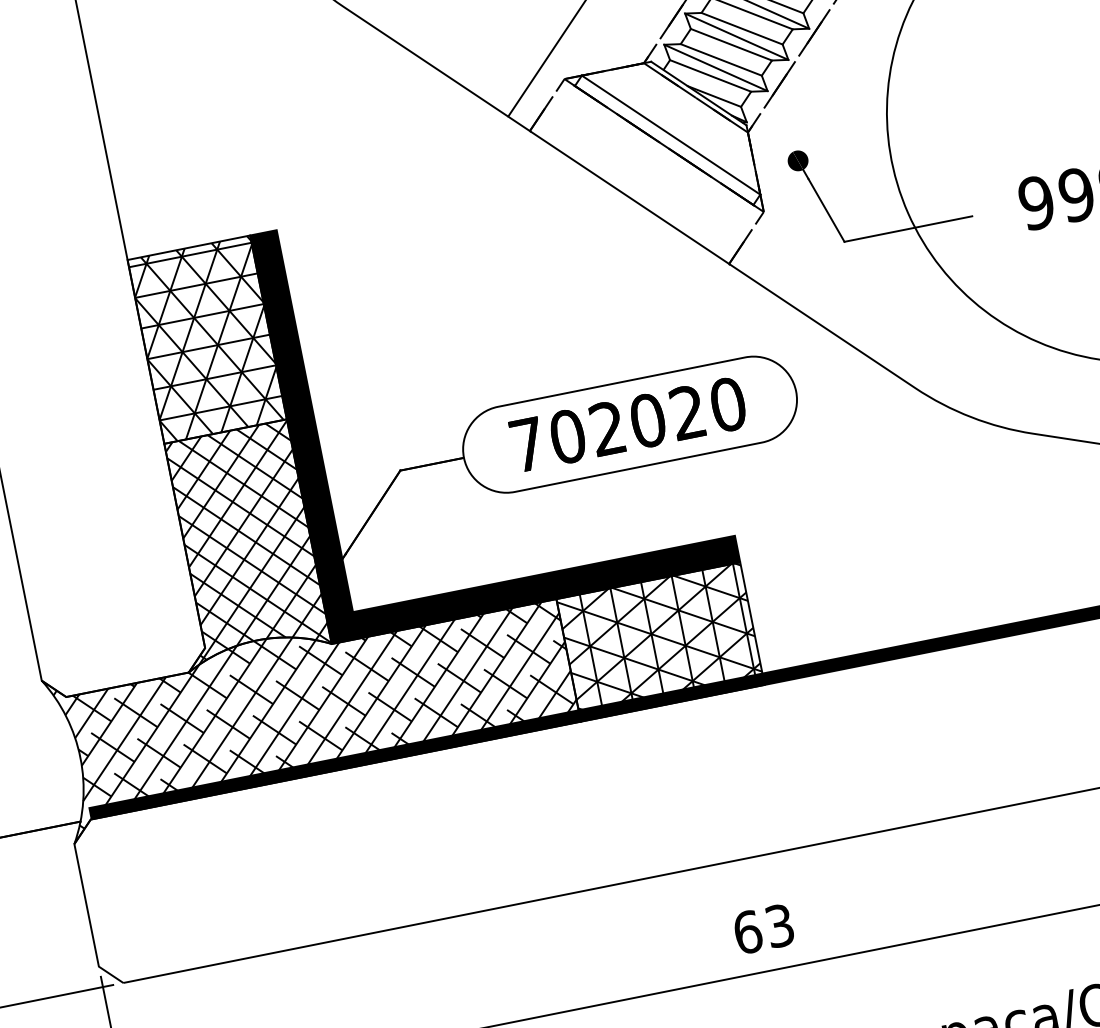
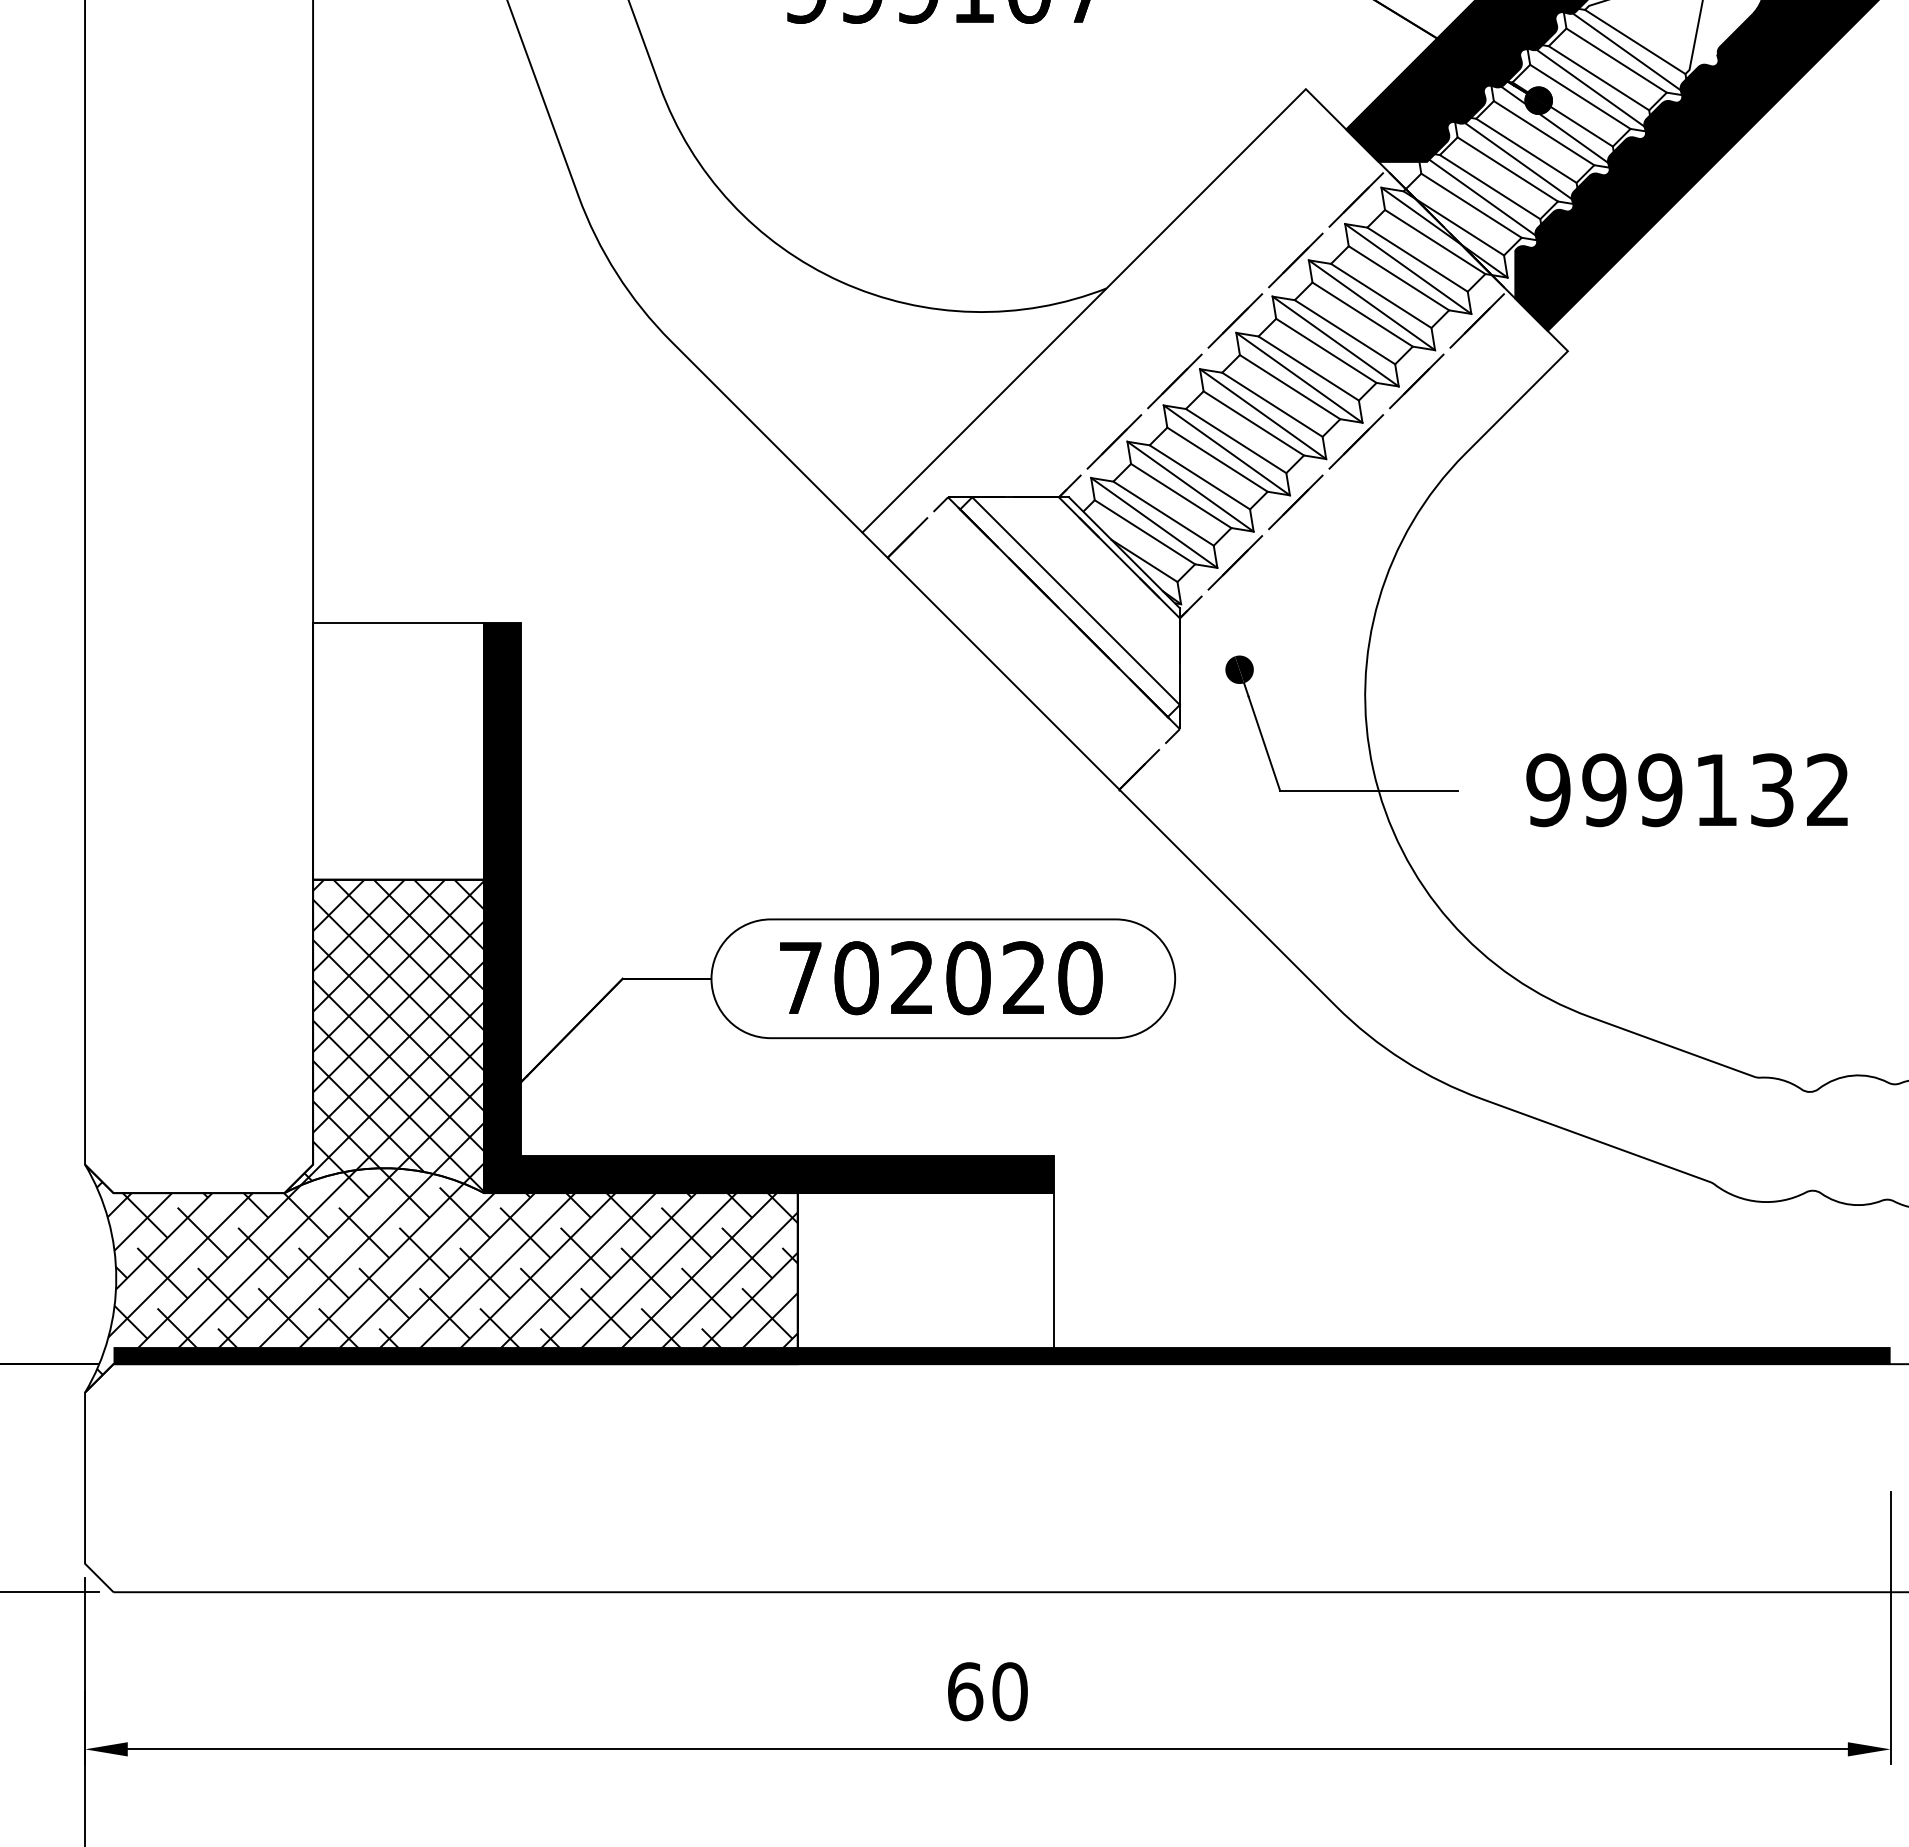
hatch: (207, 339) -> (398, 751), removed
hatch: (660, 641) -> (925, 1278), removed
text: (779, 925) -> (1009, 1691), 63 -> 60

